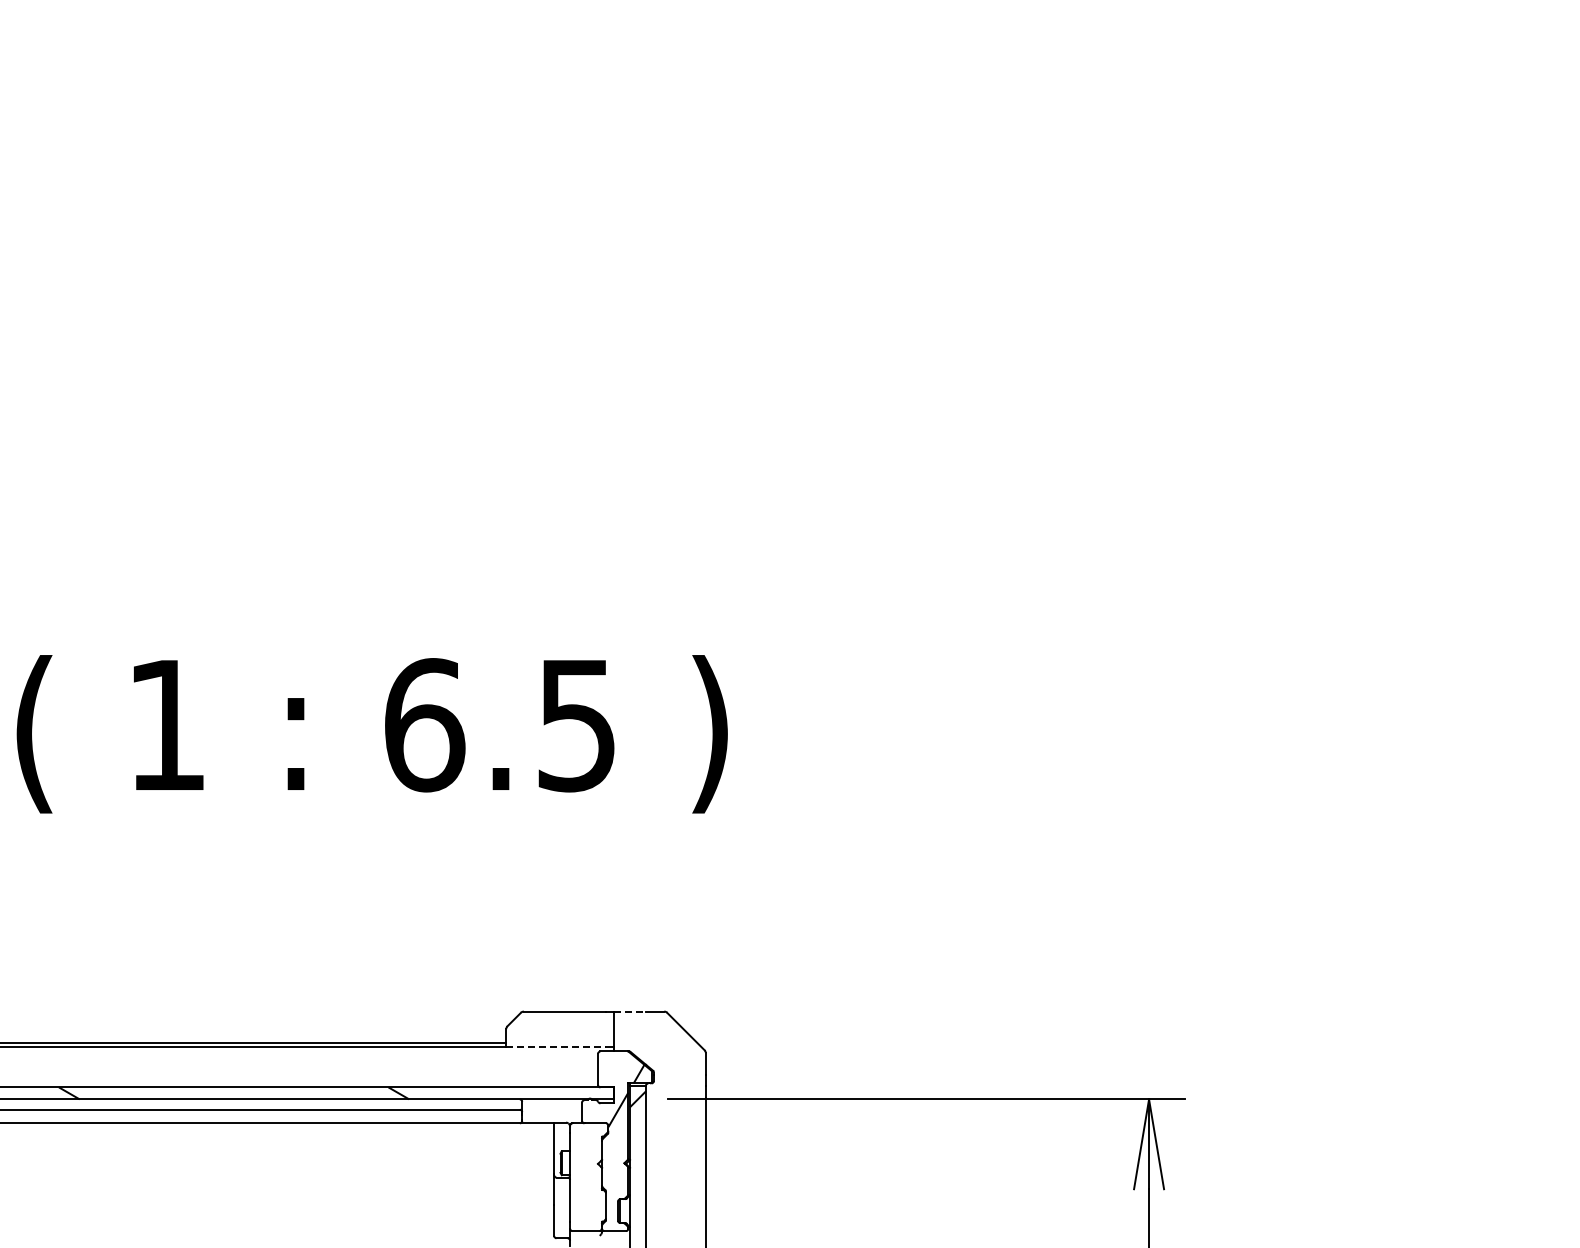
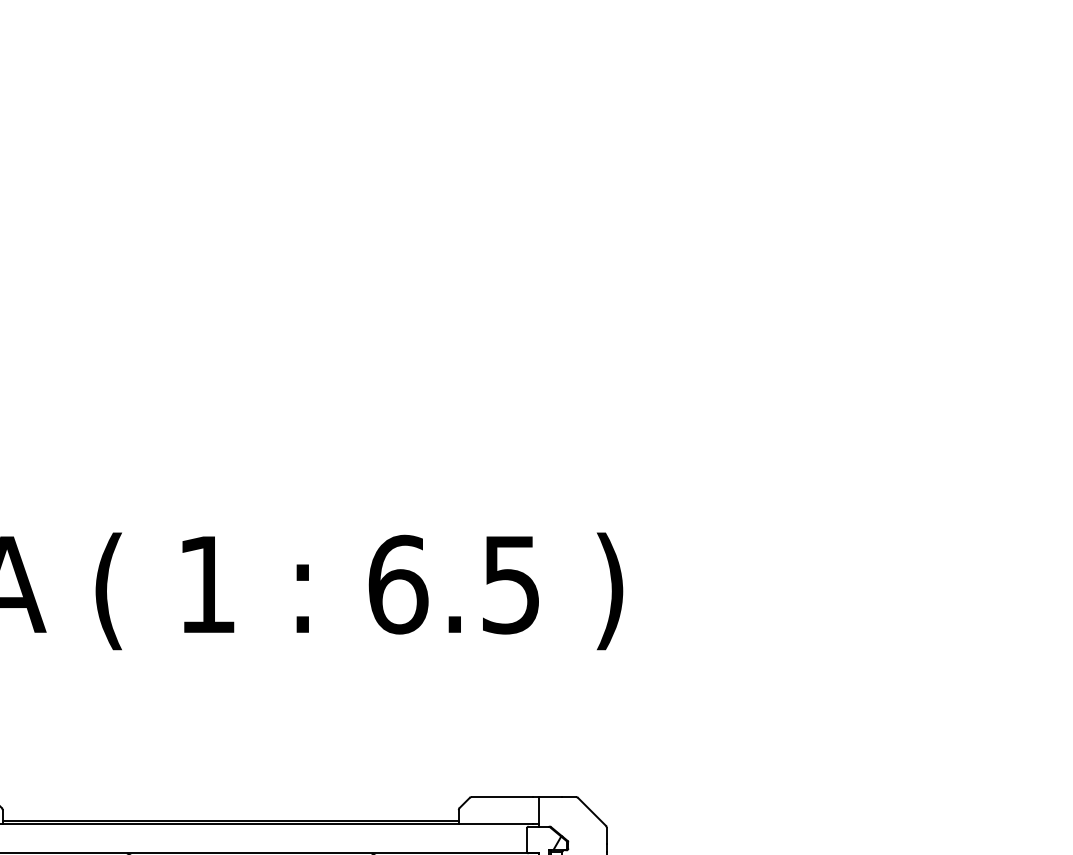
line: (630, 1011) -> (550, 797), dashed -> solid
line: (556, 1047) -> (496, 823), dashed -> solid

